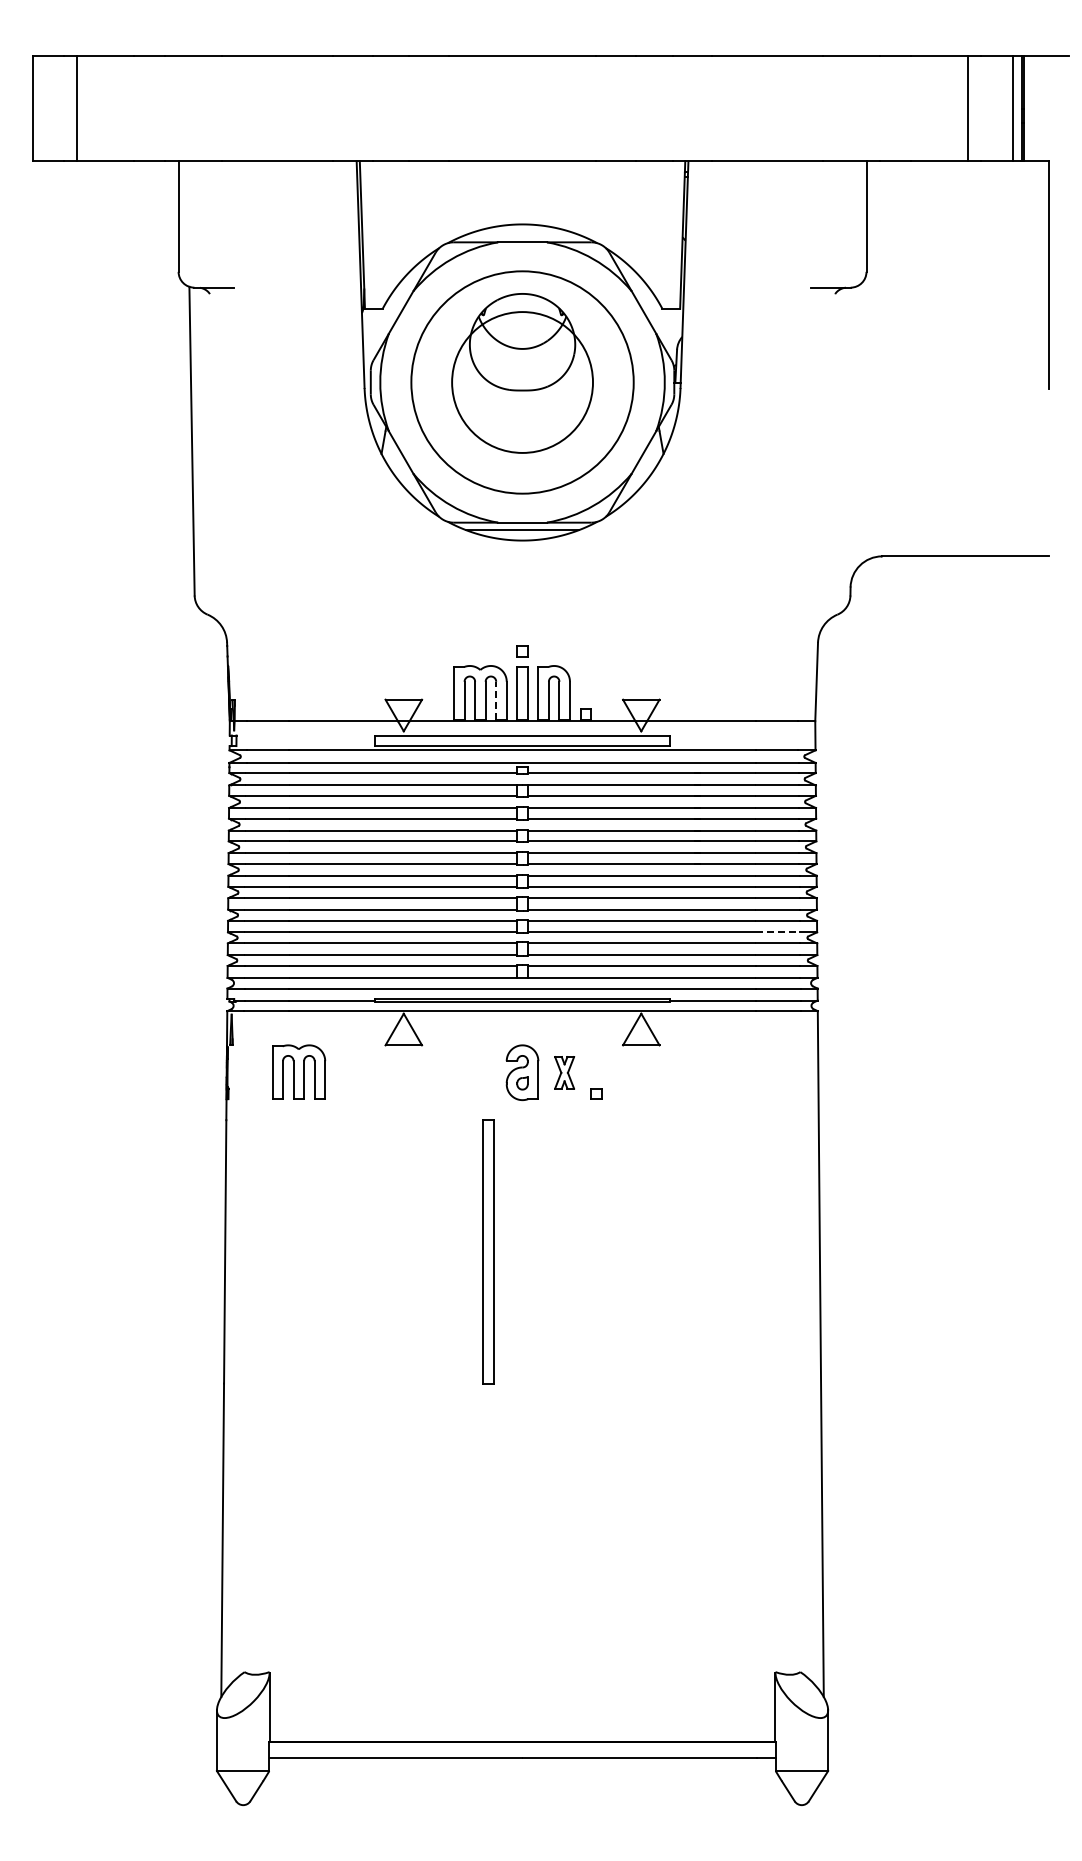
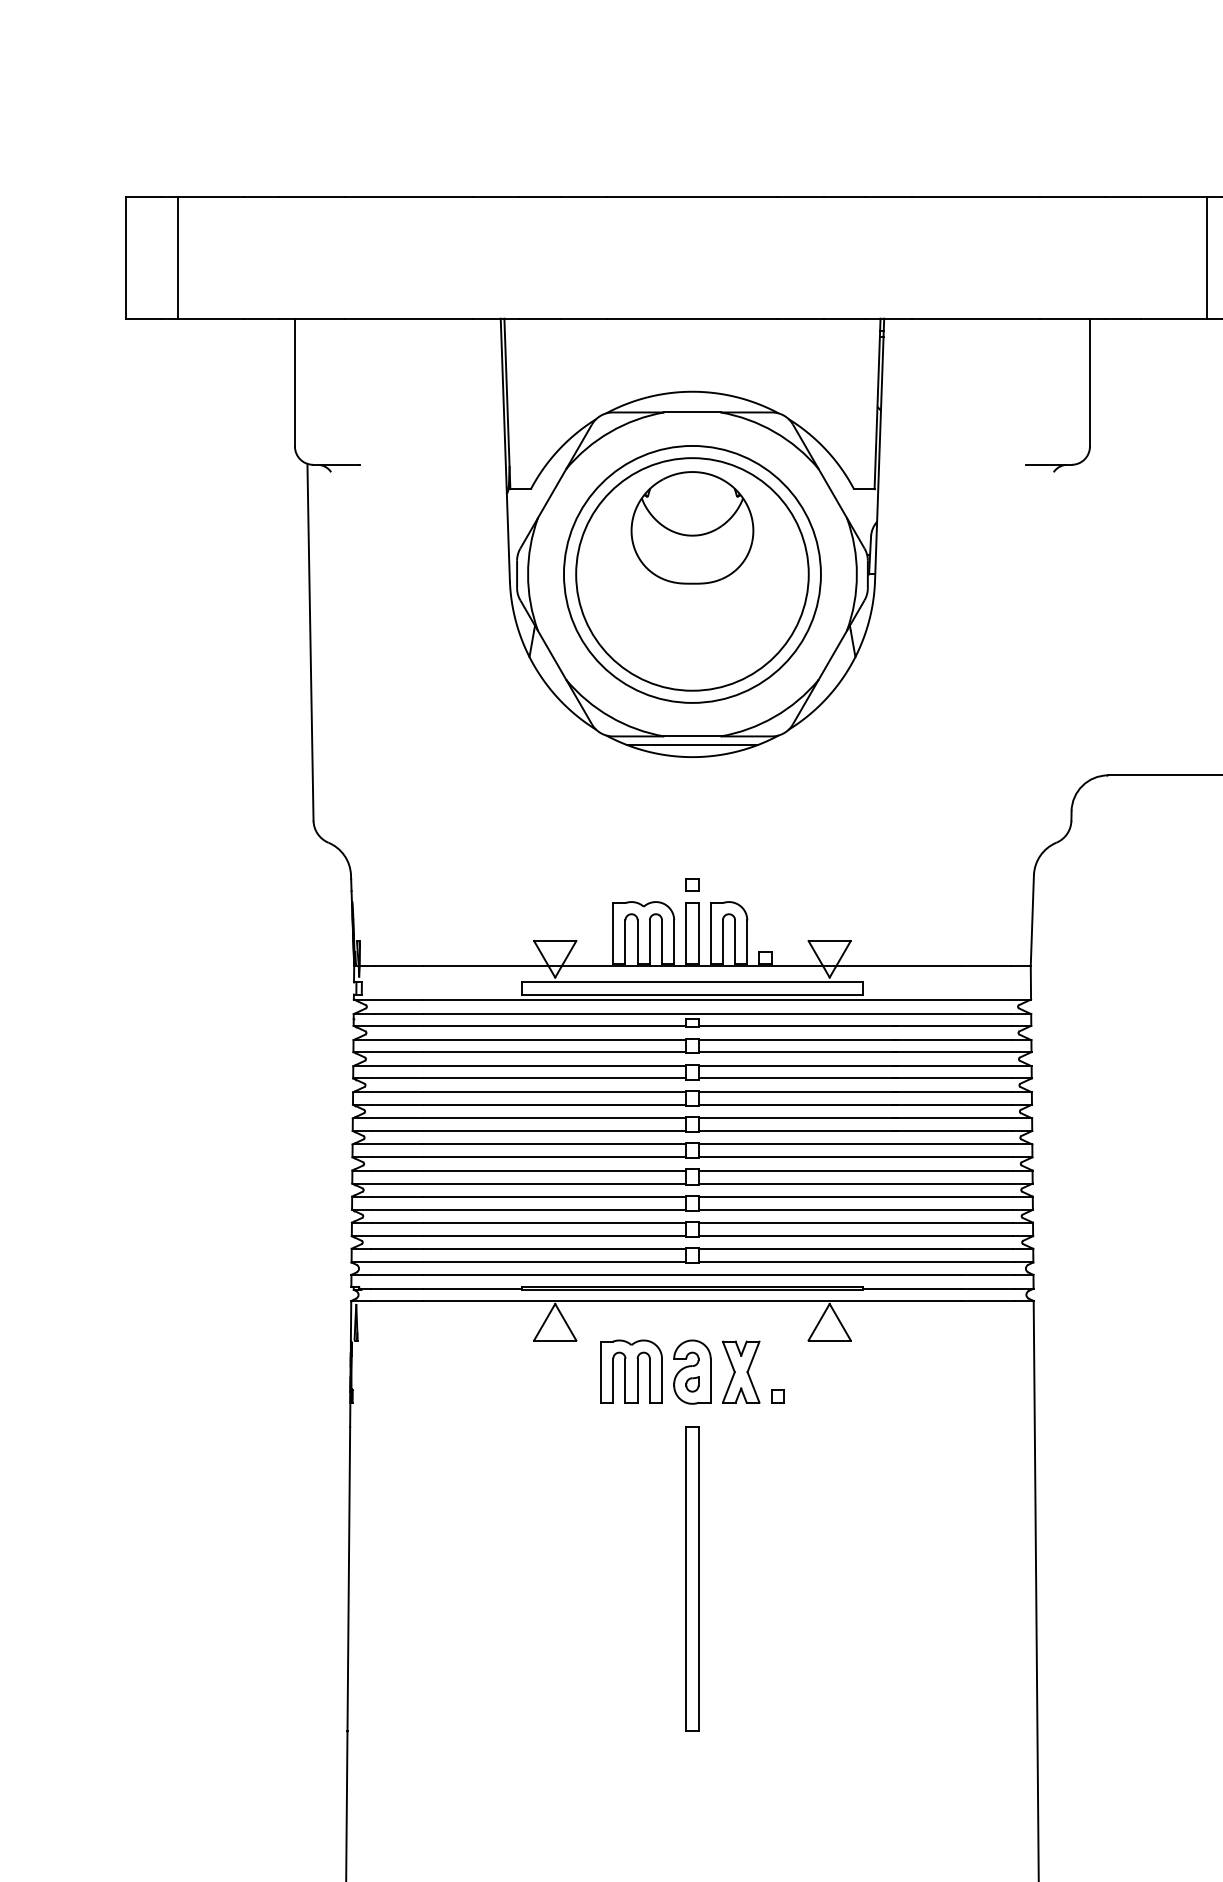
circle: (522, 382) -> (692, 574), size x1.43
line: (496, 700) -> (662, 941), dashed -> solid
line: (778, 932) -> (988, 1210), dashed -> solid
part: (299, 1071) -> (632, 1370), moved
part: (564, 1072) -> (740, 1371), size x1.67
part: (488, 1251) -> (692, 1578), moved

